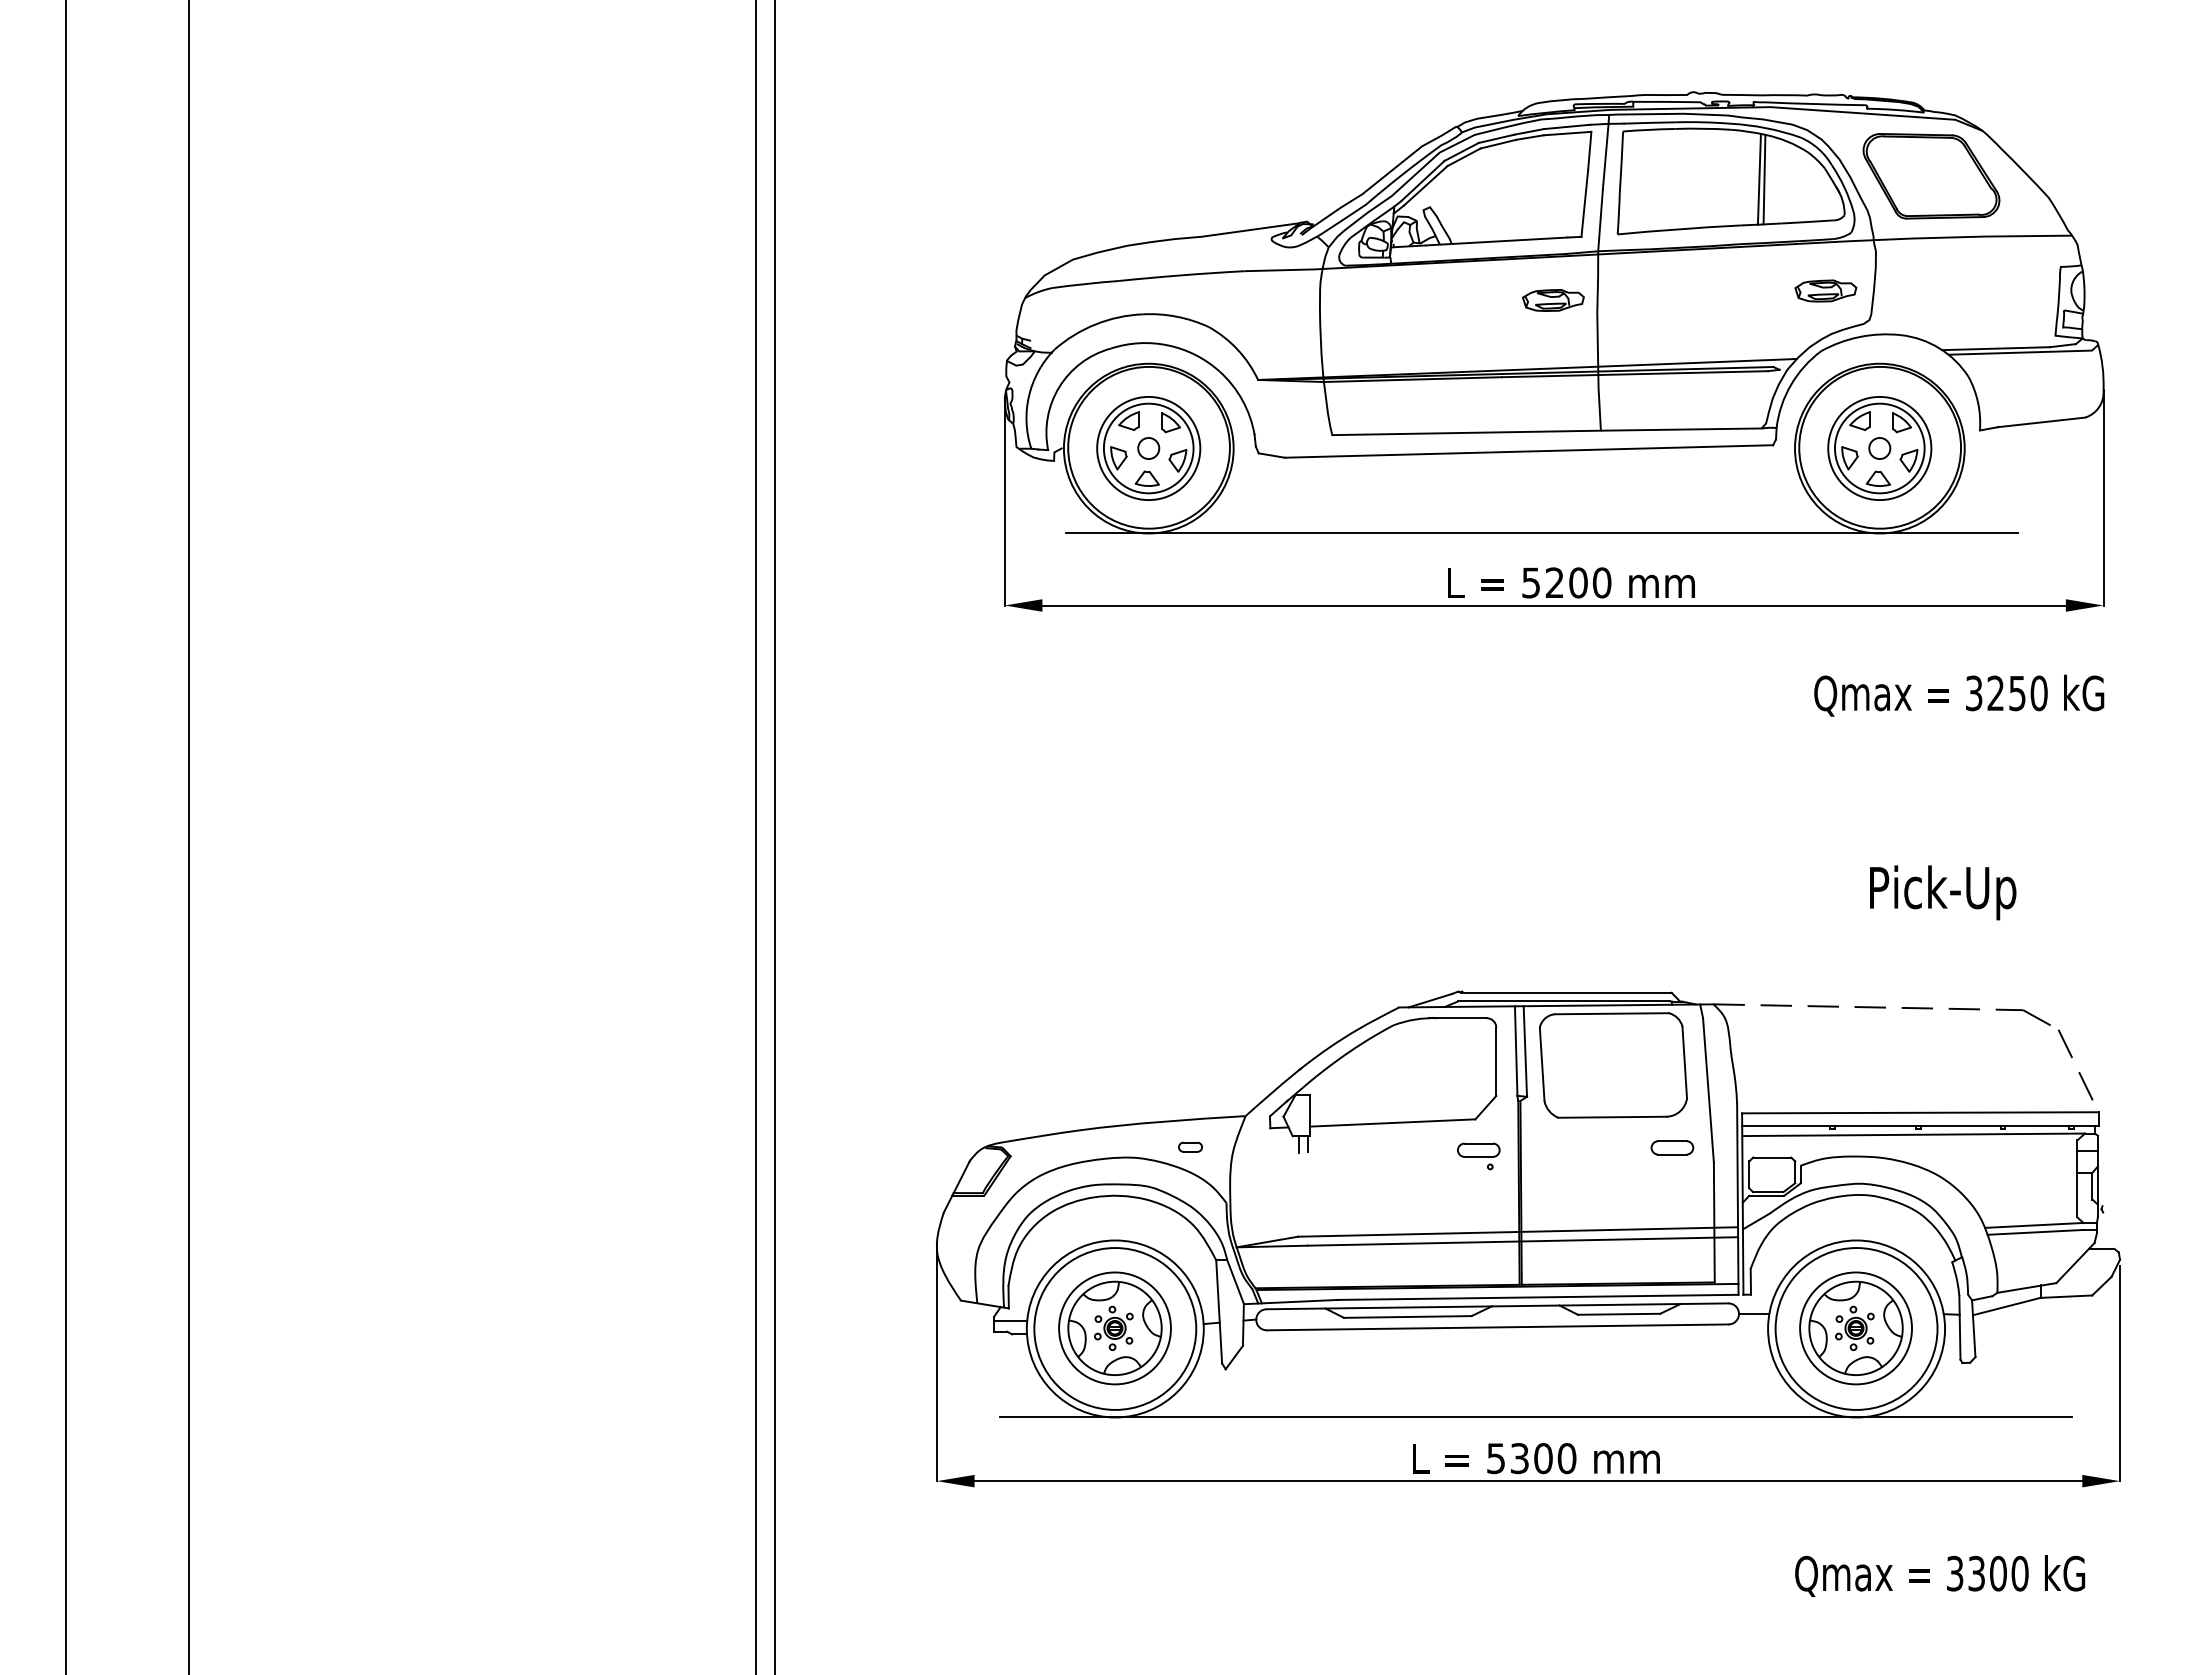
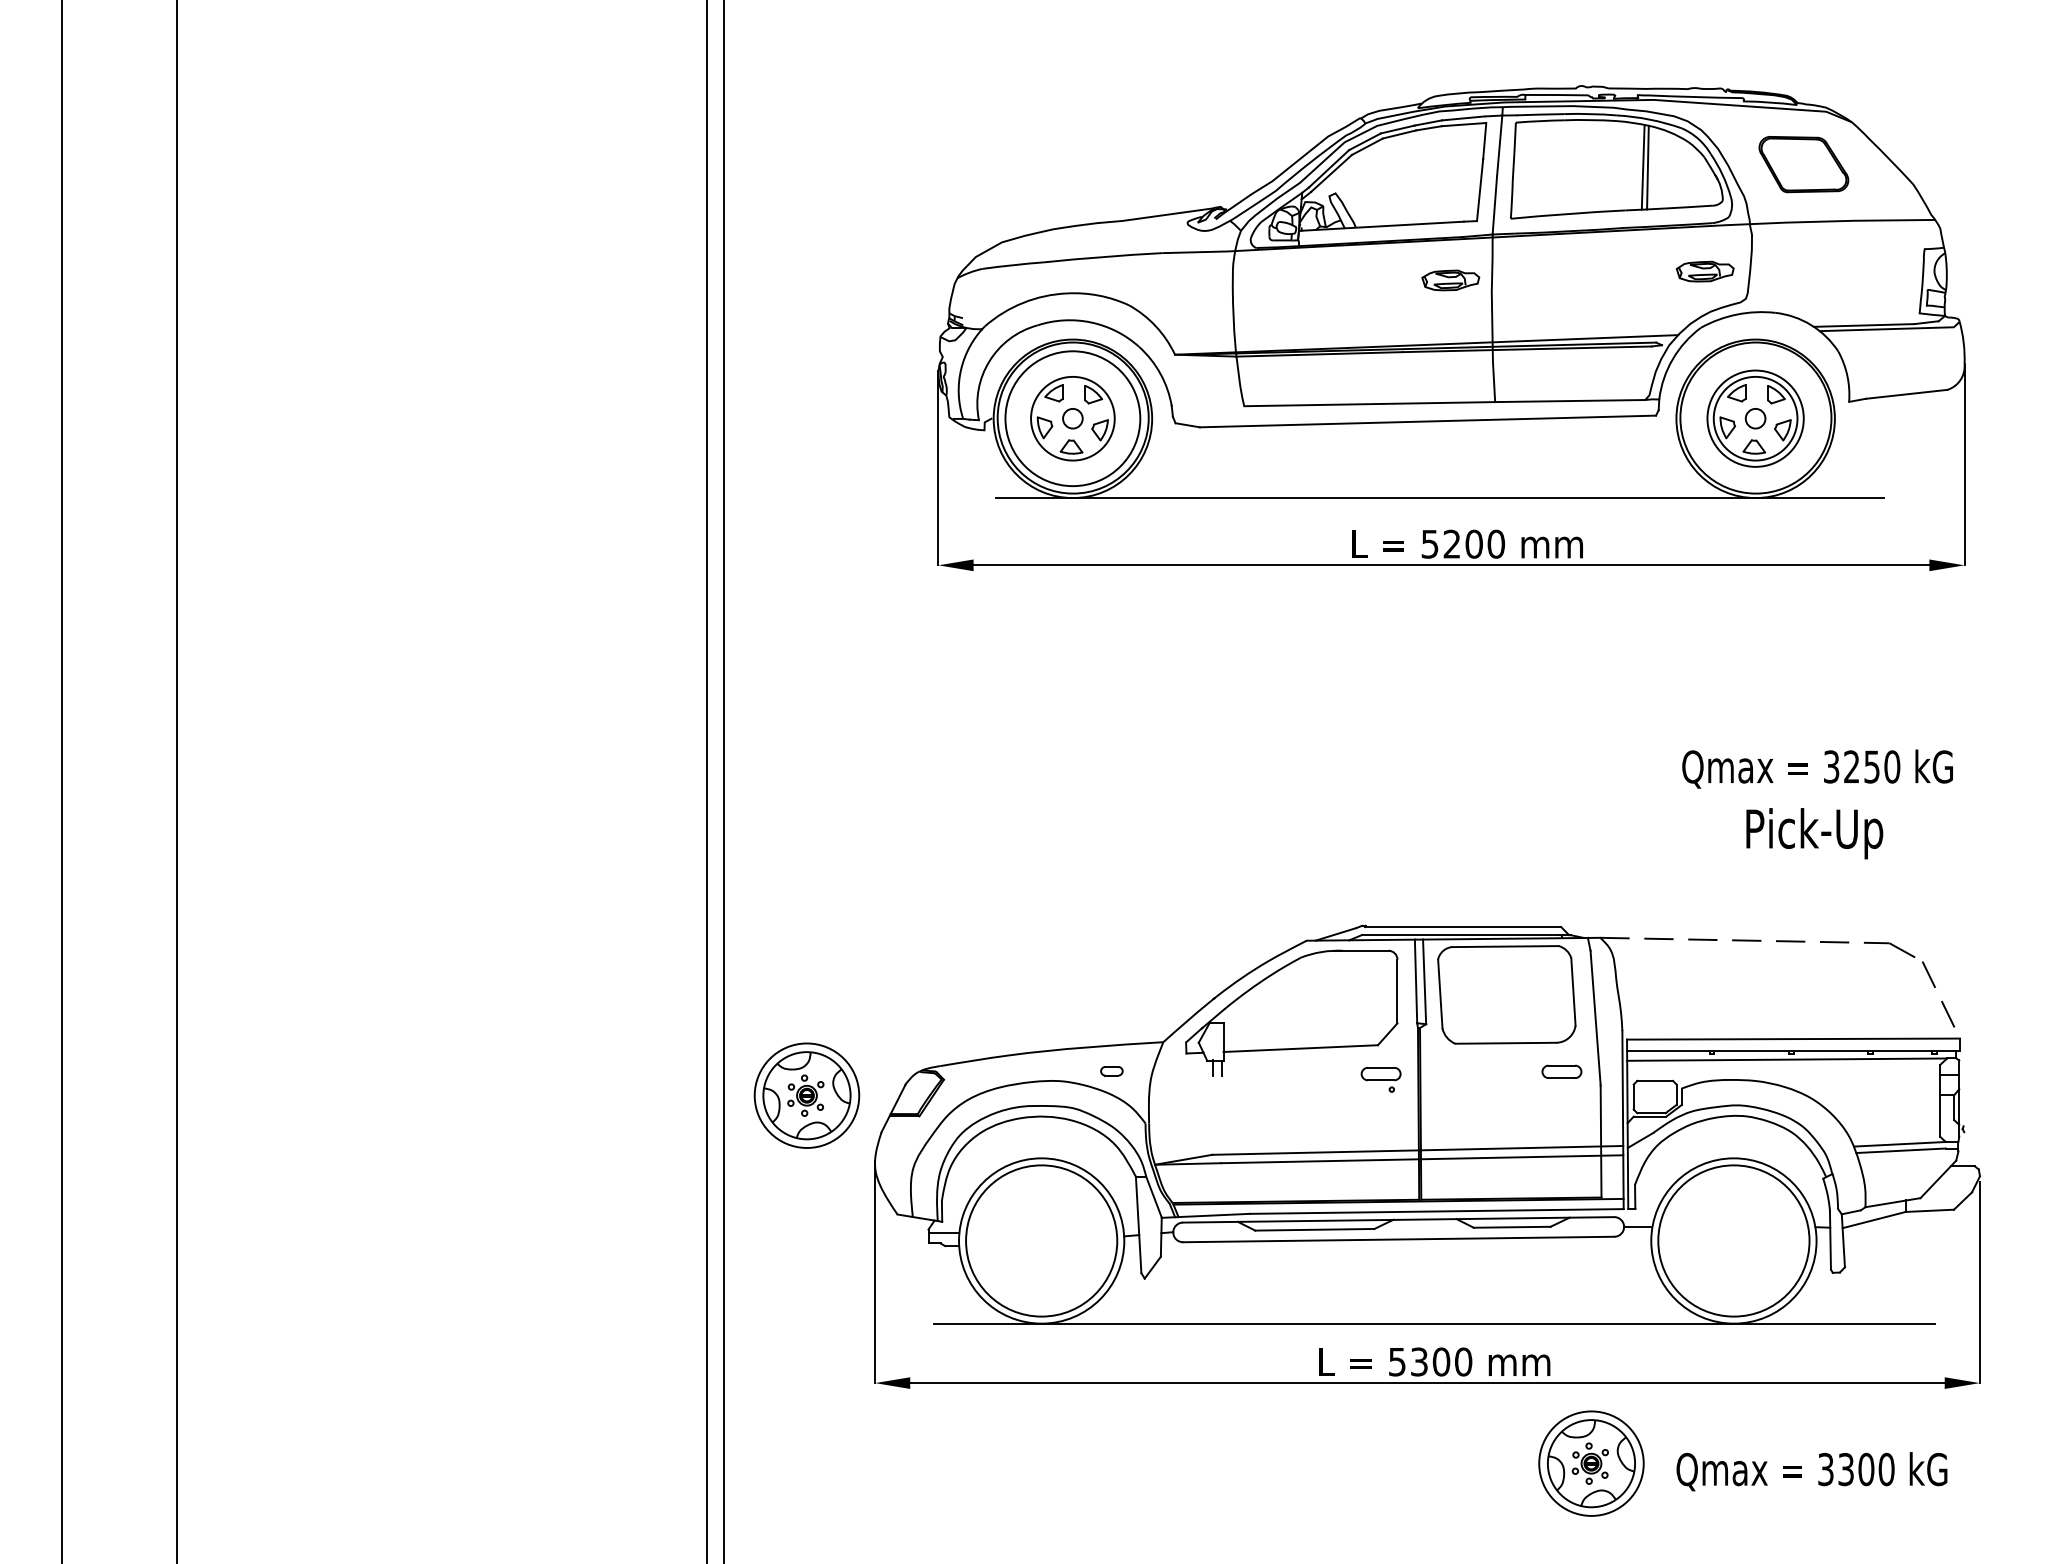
part: (1931, 176) -> (1803, 164), size x0.7
circle: (1148, 448) -> (1072, 418), size x1.4
text: (1959, 695) -> (1817, 768), moved
part: (1114, 1328) -> (806, 1095), moved
part: (1855, 1328) -> (1590, 1463), moved

